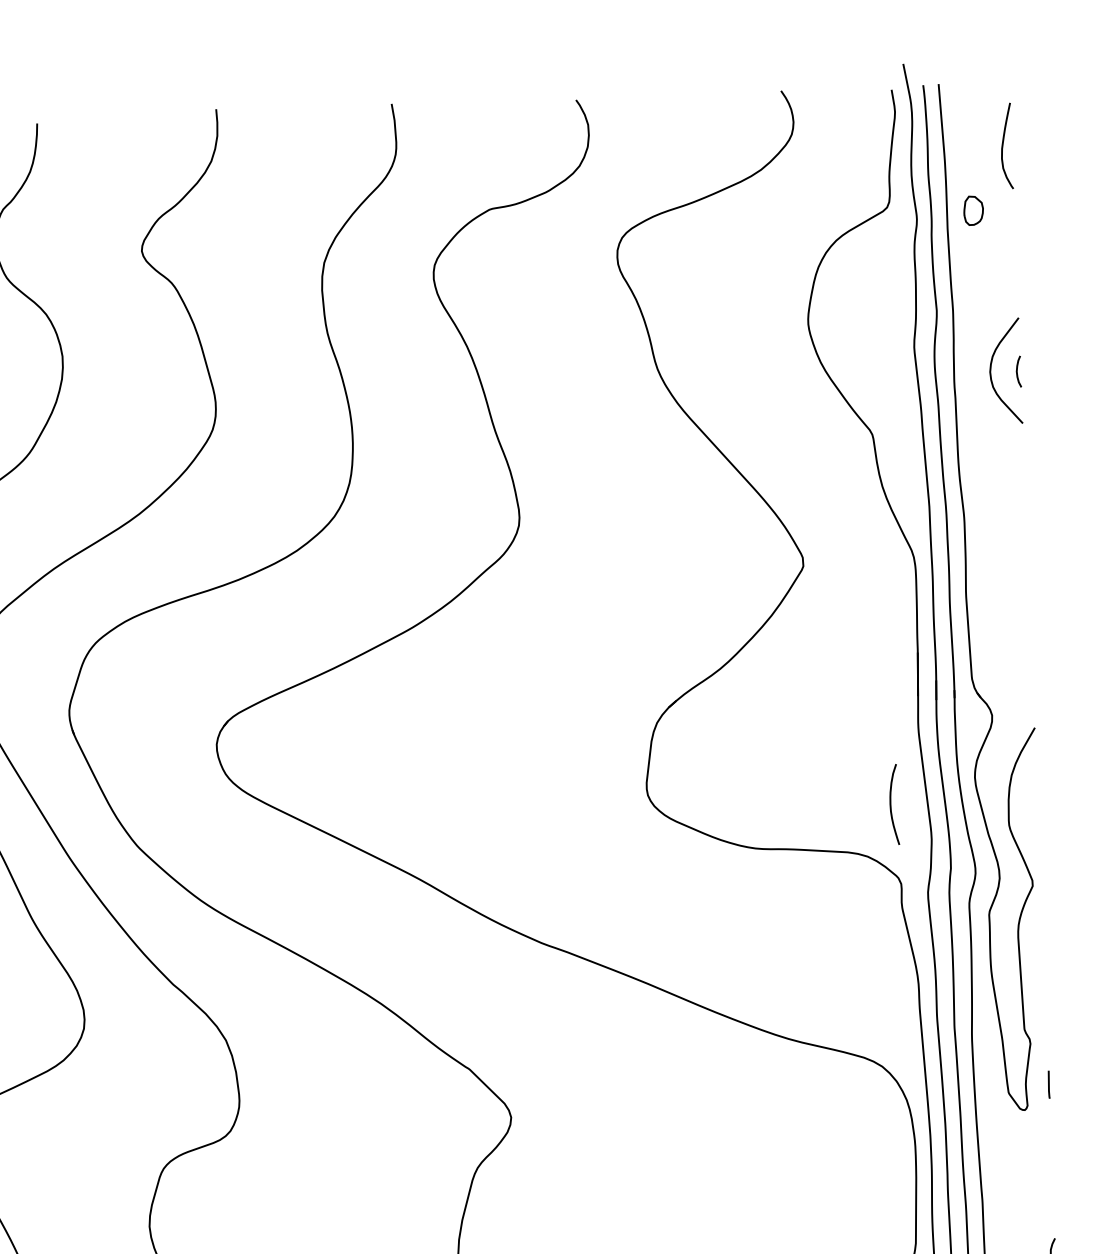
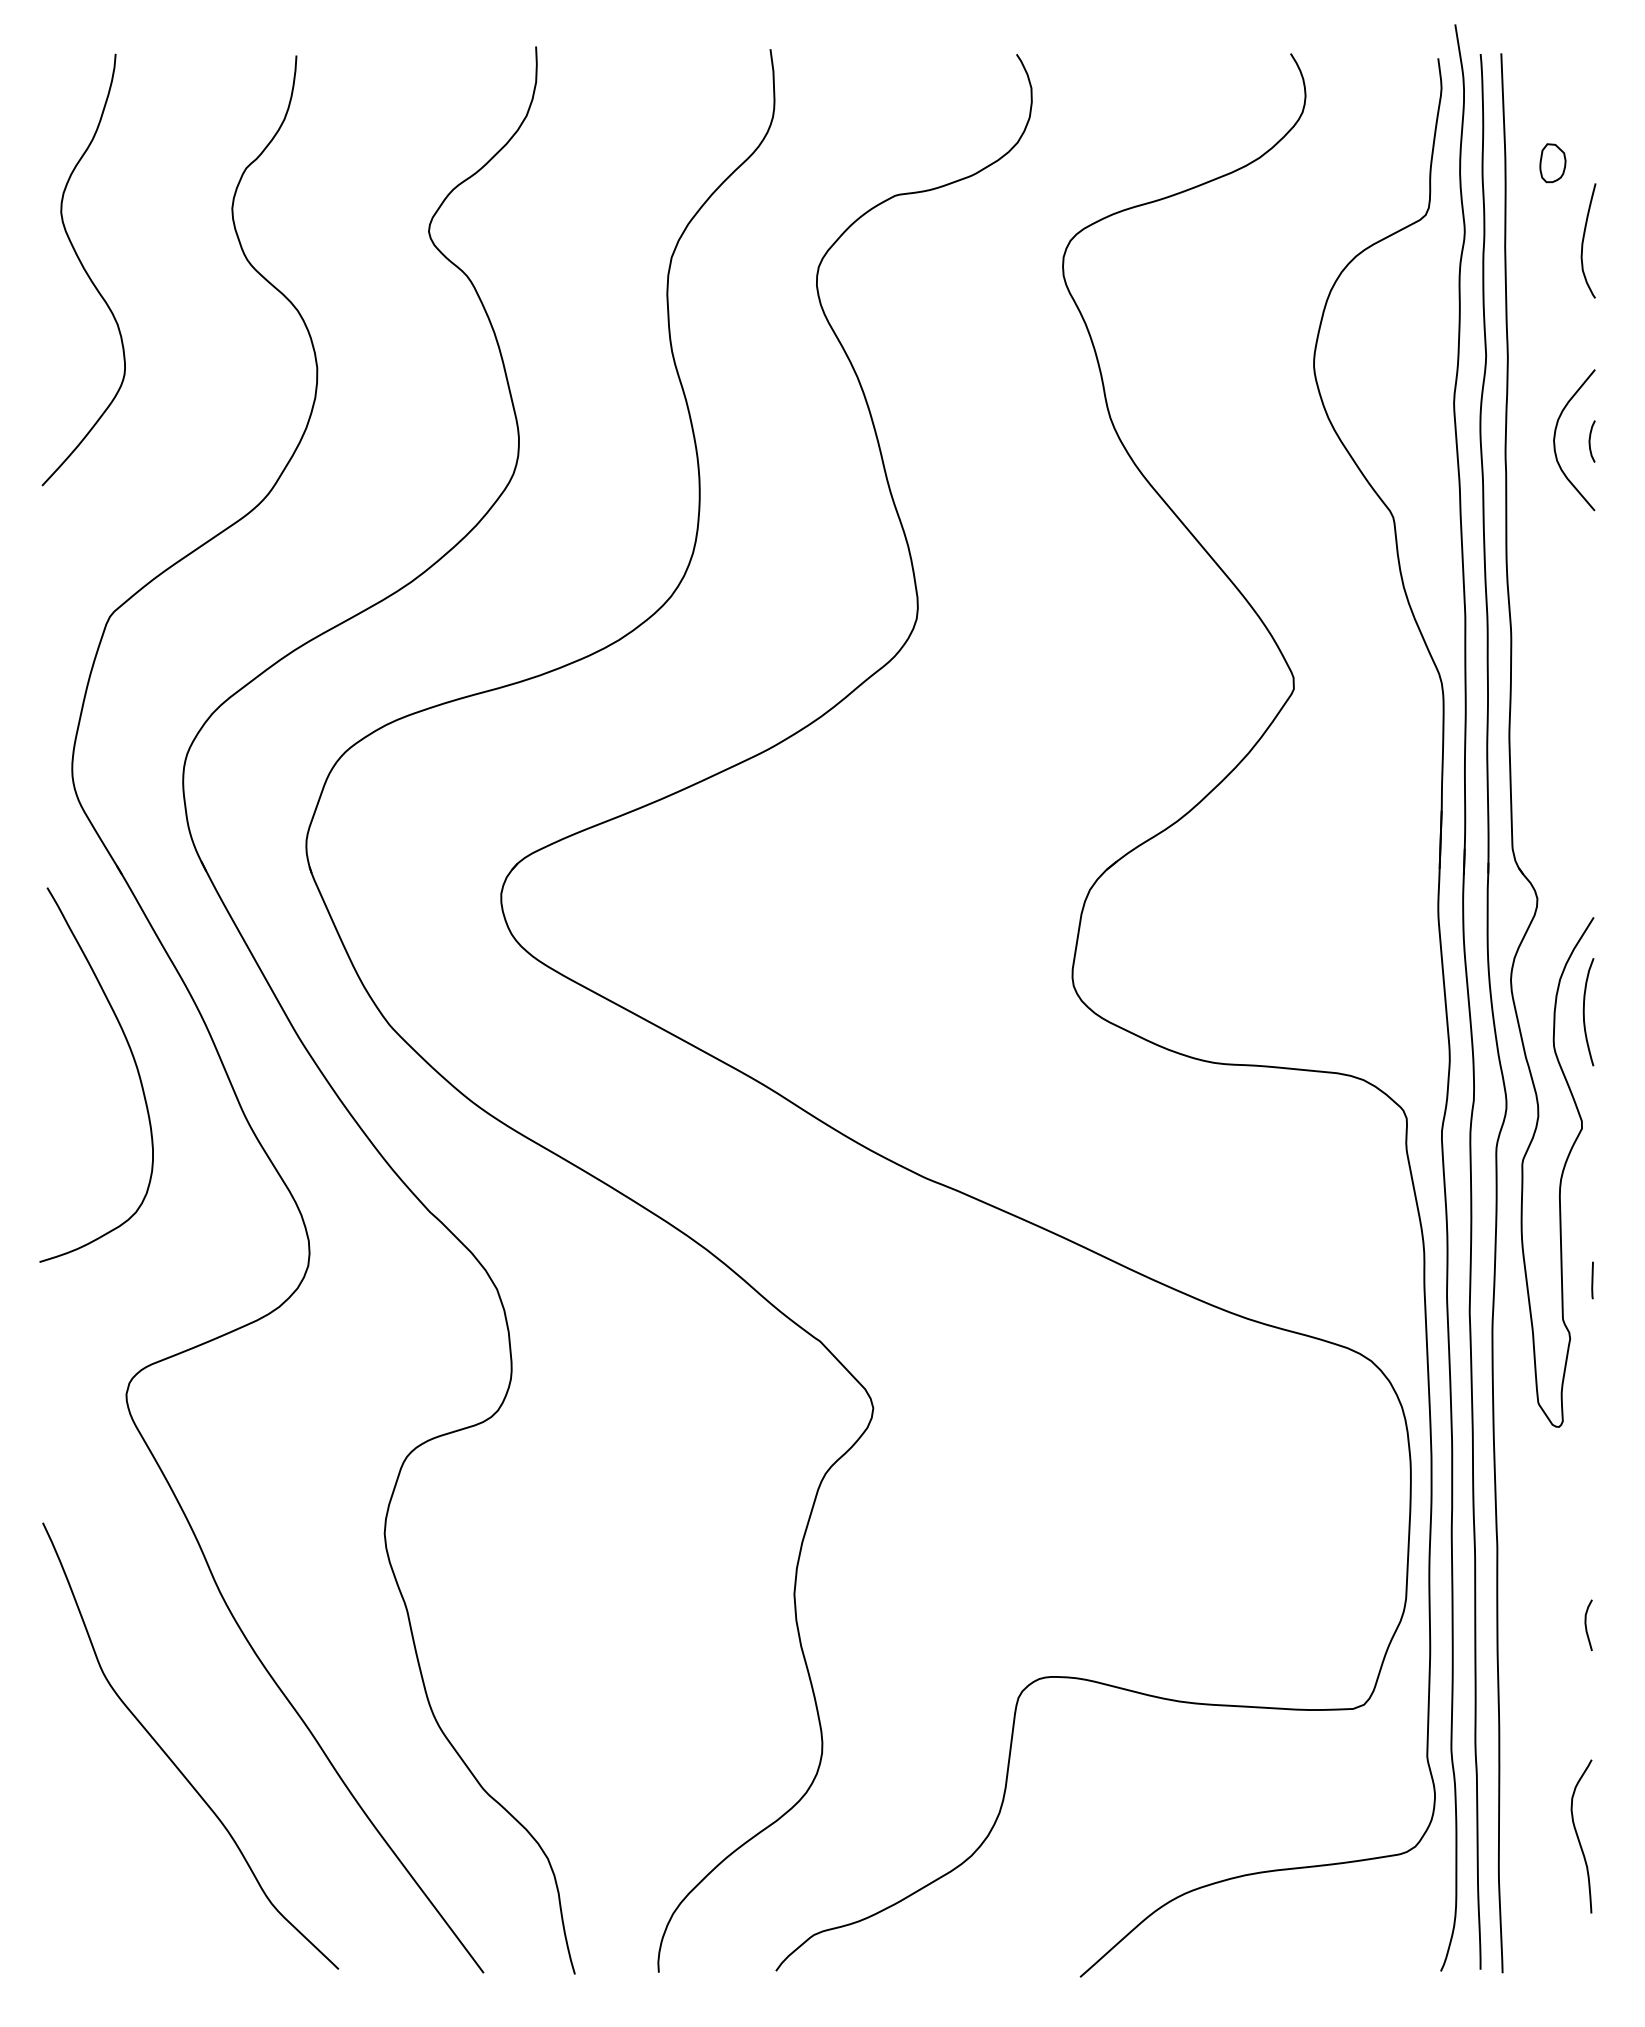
curve: (1003, 145) -> (1584, 239), moved
part: (973, 210) -> (1552, 163), moved
curve: (891, 805) -> (1584, 1012), moved
line: (1048, 1084) -> (1592, 1280), moved

